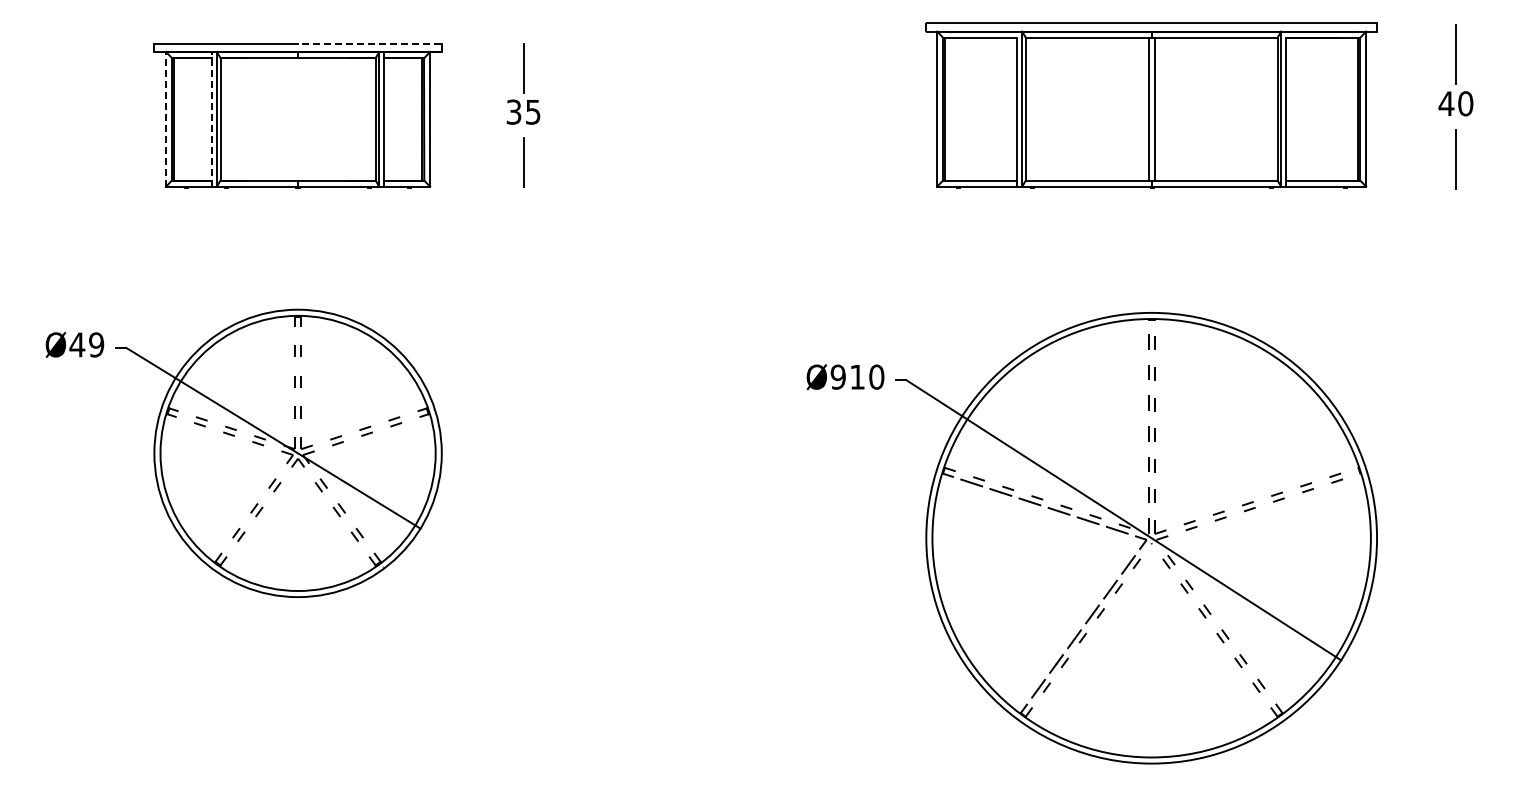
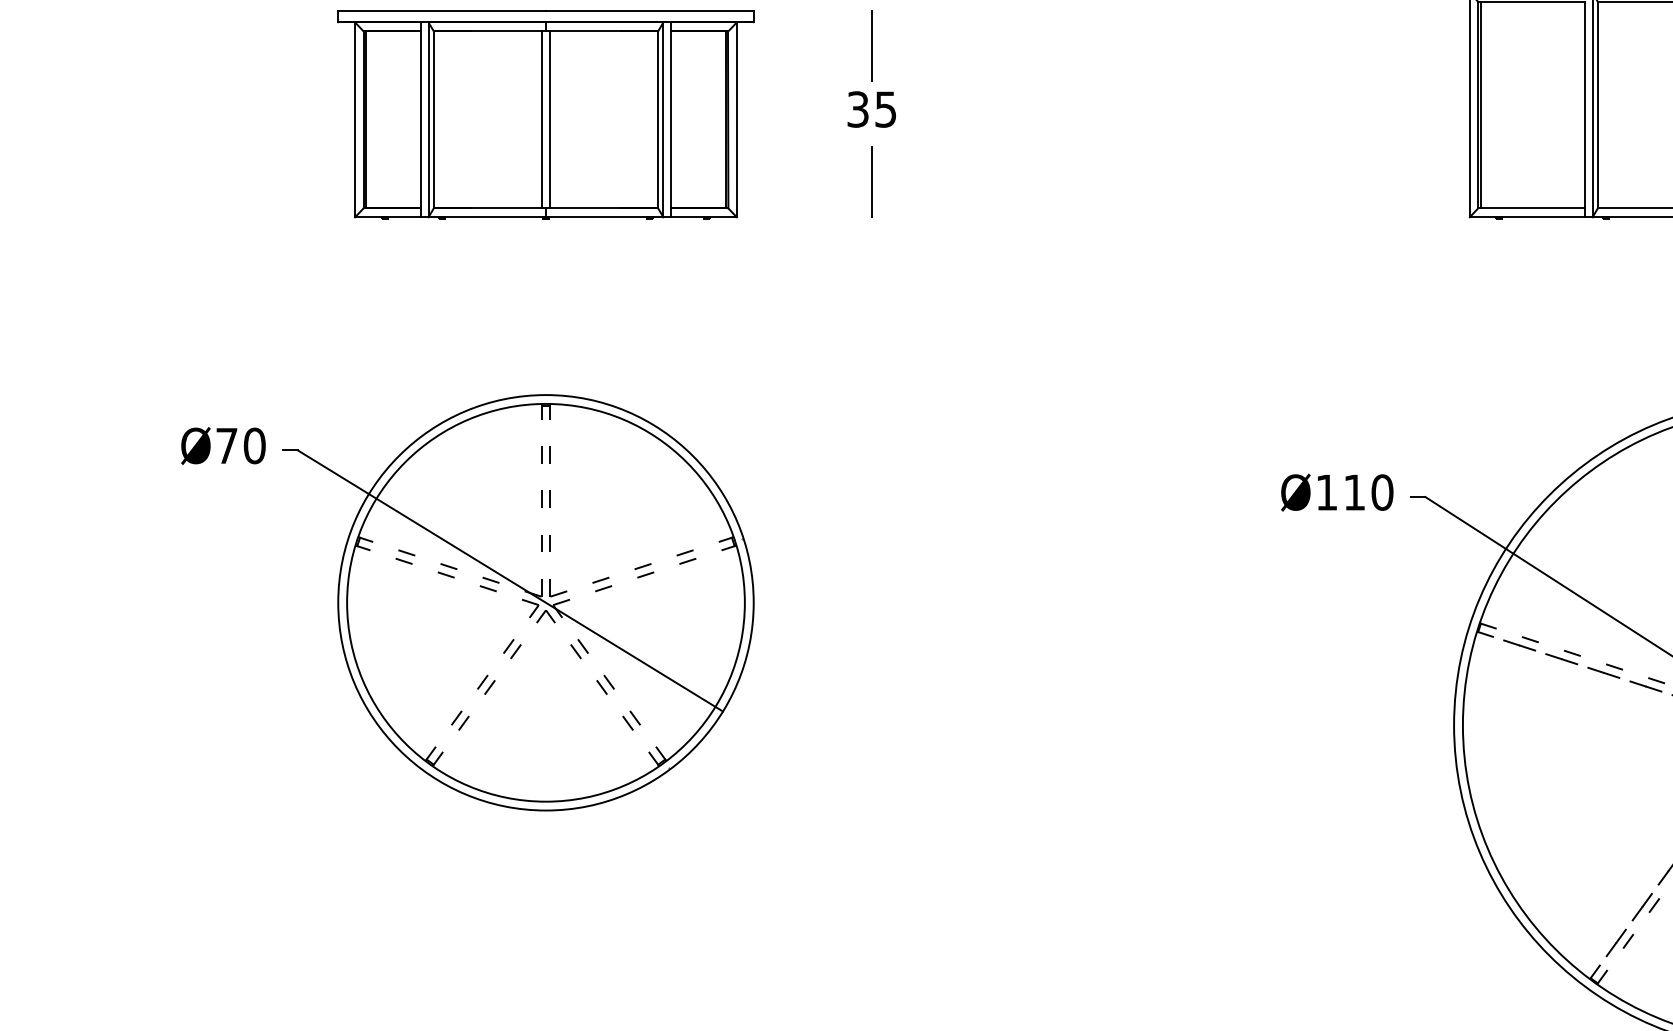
line: (369, 43) -> (649, 10), dashed -> solid
line: (166, 118) -> (355, 118), dashed -> solid
line: (211, 118) -> (420, 118), dashed -> solid
line: (295, 119) -> (542, 120), added
line: (301, 119) -> (550, 120), added
text: (86, 344) -> (240, 445), Ø49 -> Ø70
text: (837, 376) -> (1325, 491), Ø910 -> Ø110

